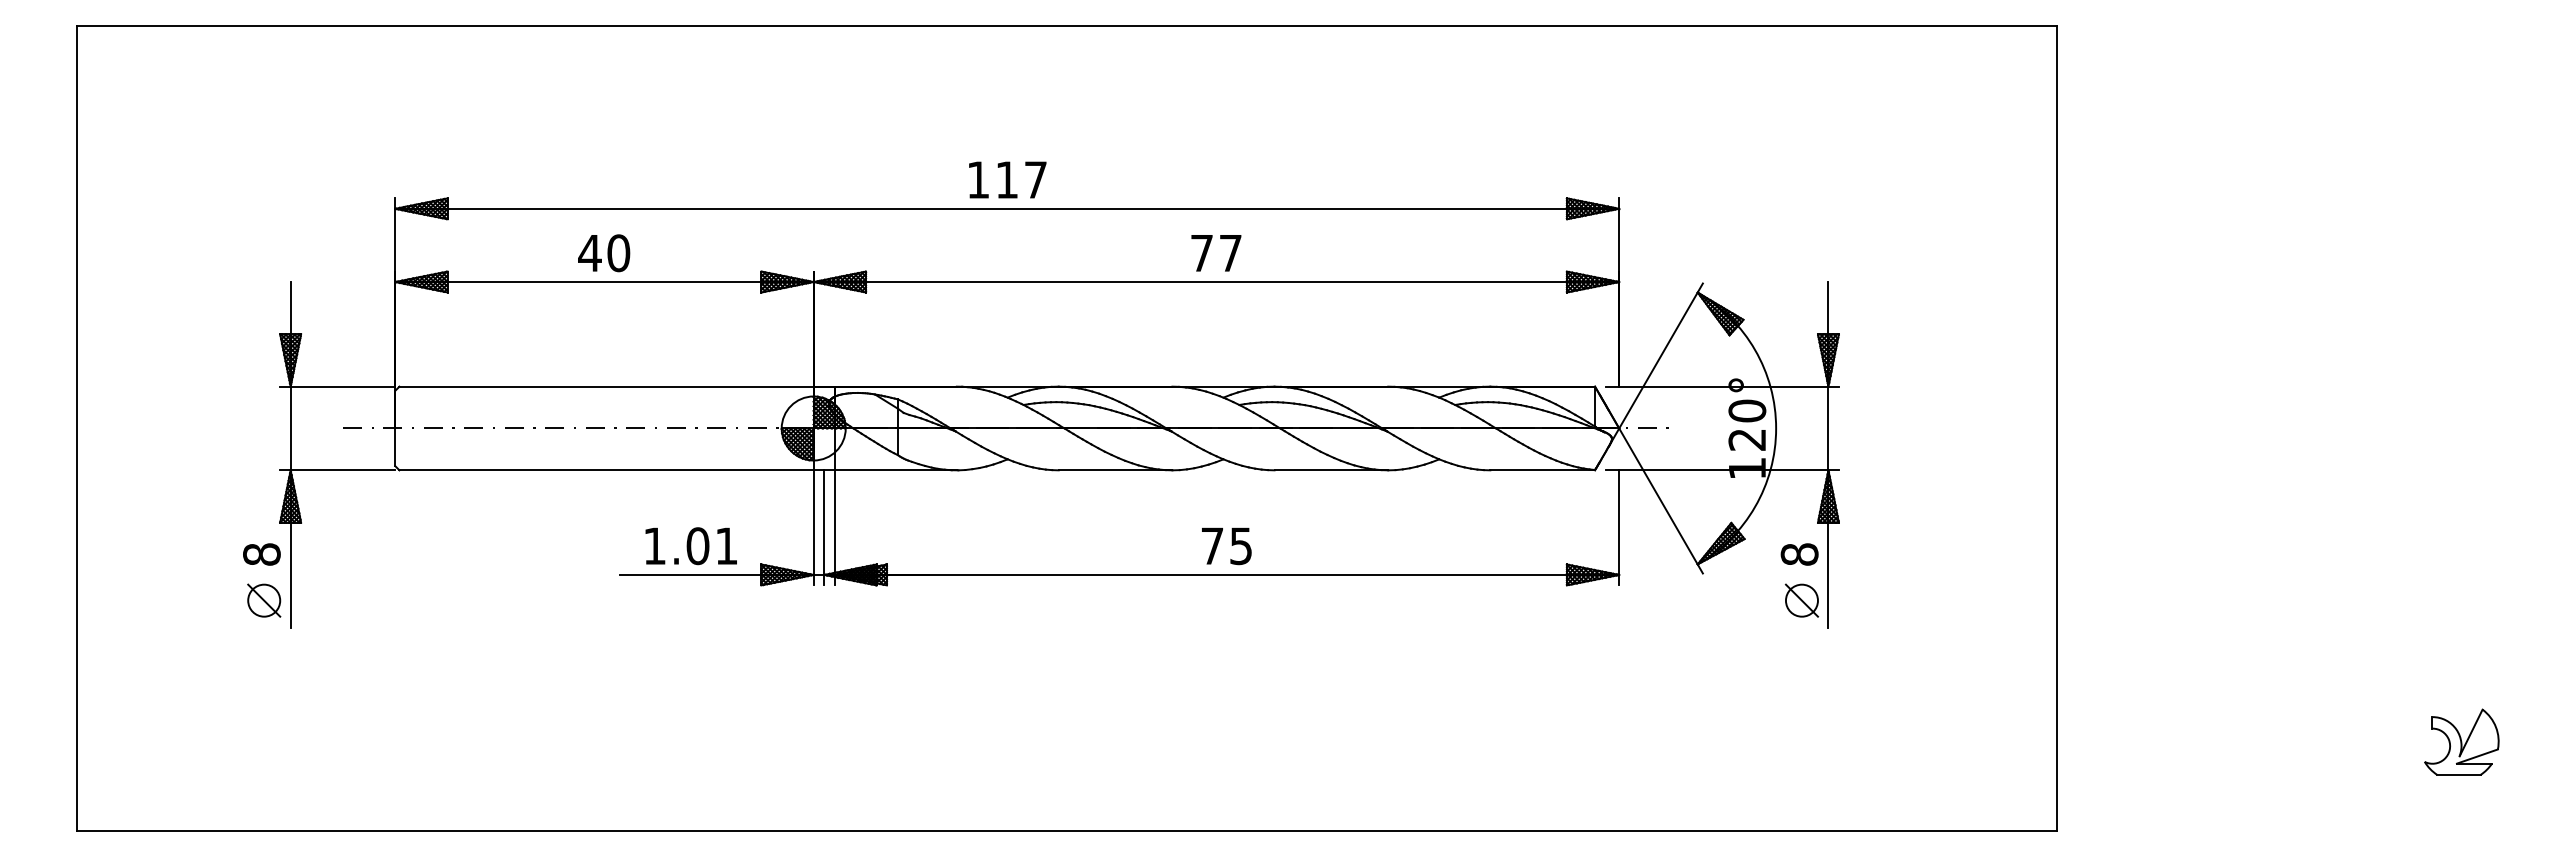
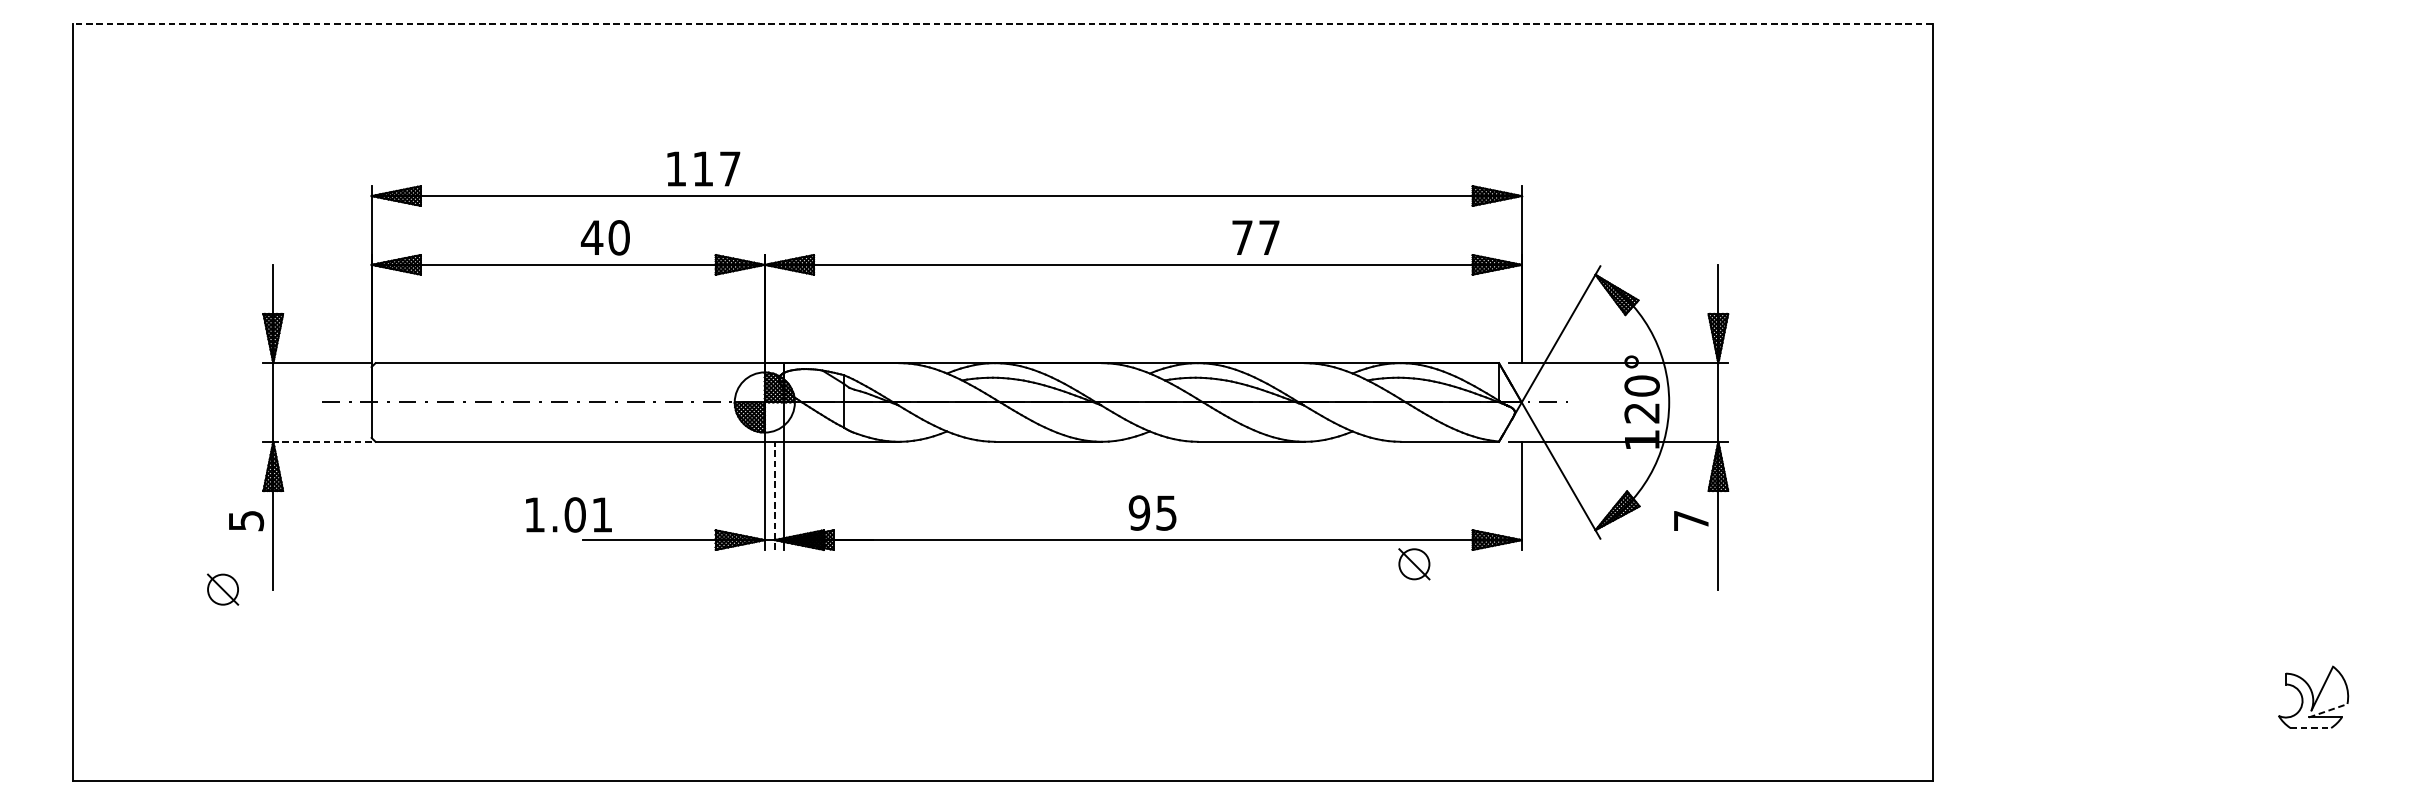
line: (1066, 25) -> (1002, 23), solid -> dashed
text: (1007, 179) -> (703, 168), moved
text: (604, 253) -> (605, 238), moved
text: (1216, 253) -> (1256, 238), moved
line: (342, 470) -> (322, 441), solid -> dashed
line: (824, 527) -> (774, 495), solid -> dashed
text: (690, 546) -> (568, 515), moved
text: (1212, 546) -> (1139, 513), 75 -> 95
text: (261, 554) -> (245, 520), 8 -> 5
text: (1799, 554) -> (1691, 520), 8 -> 7
part: (264, 600) -> (223, 589), moved
part: (1801, 600) -> (1413, 564), moved
line: (2477, 756) -> (2328, 710), solid -> dashed
line: (2458, 774) -> (2310, 727), solid -> dashed

